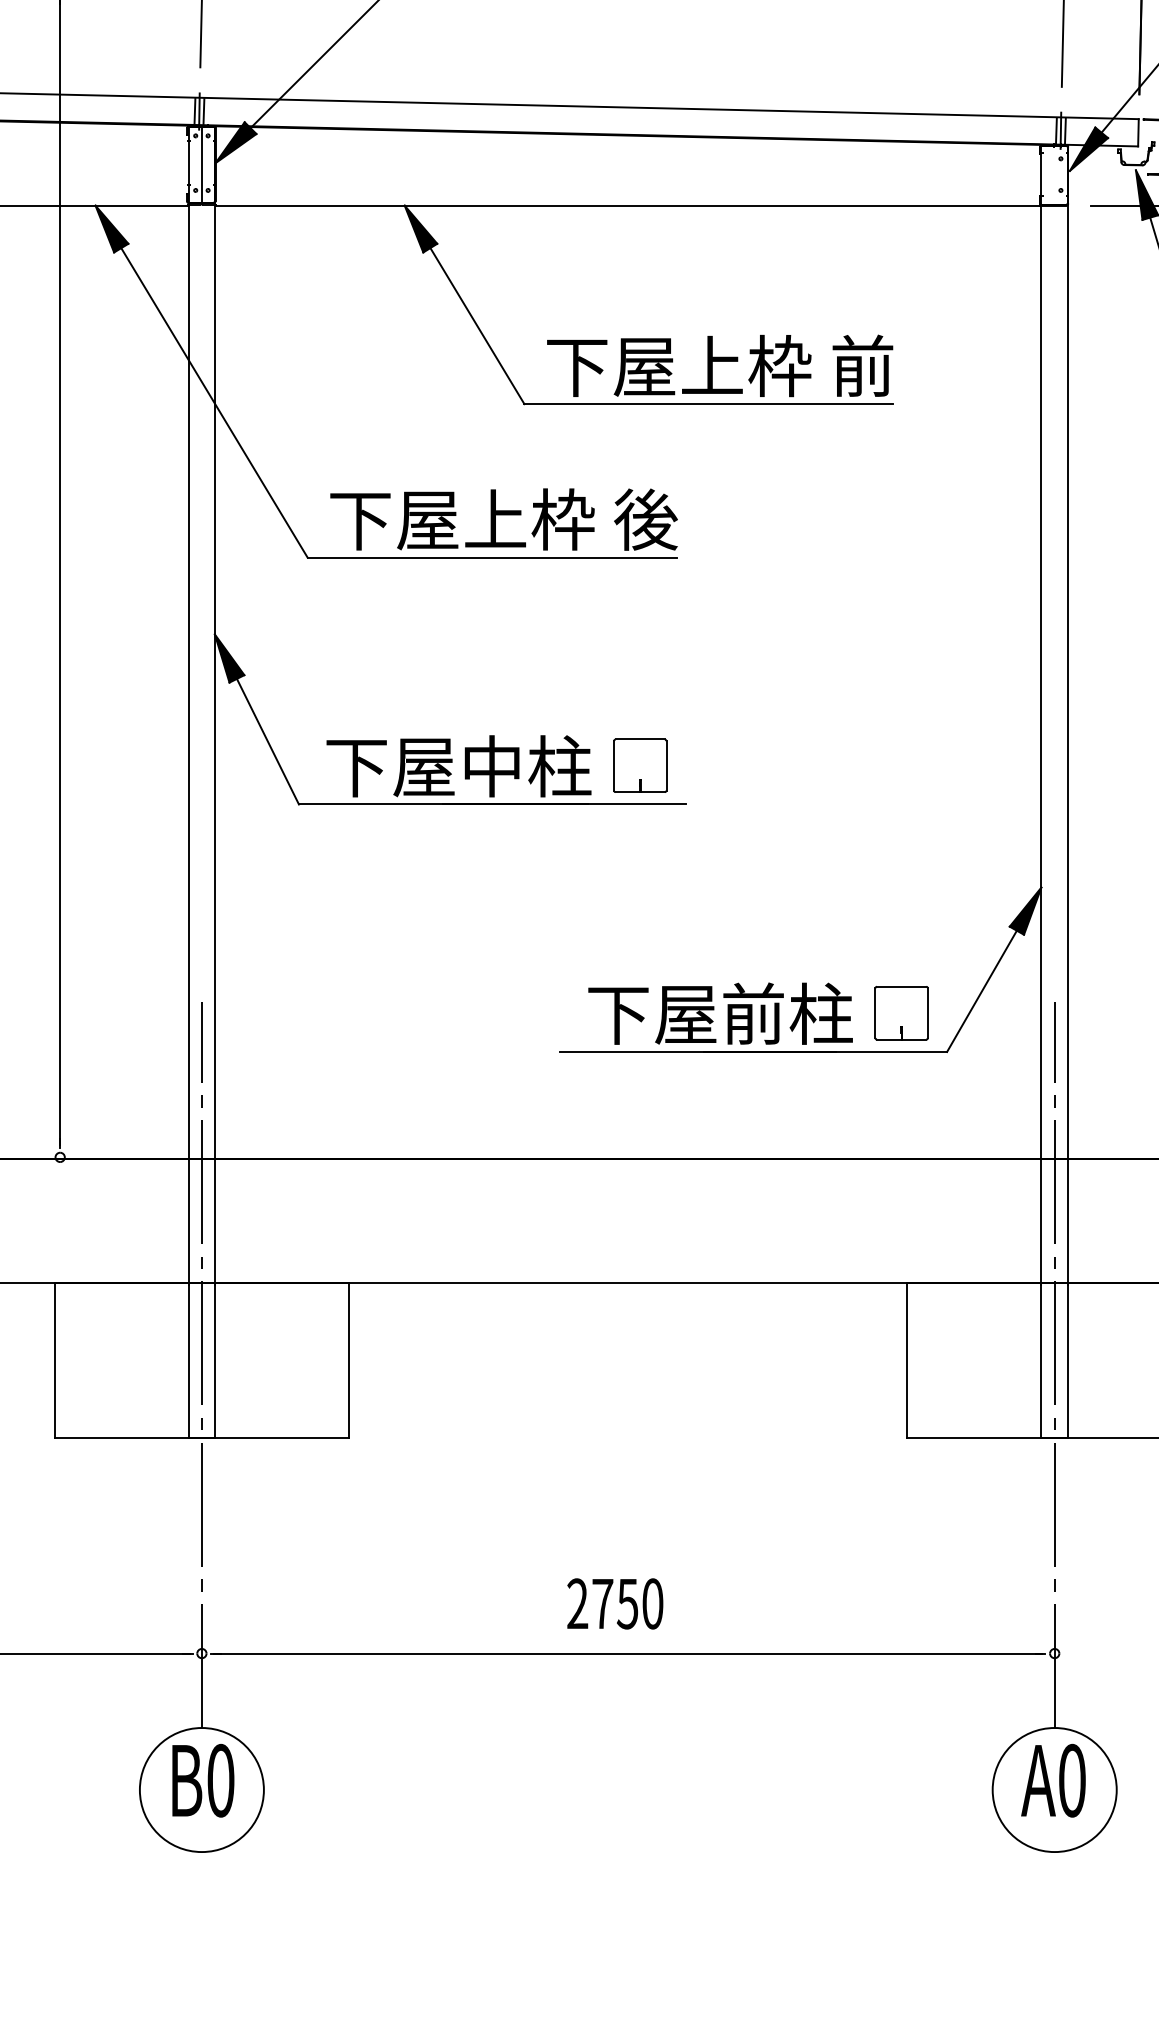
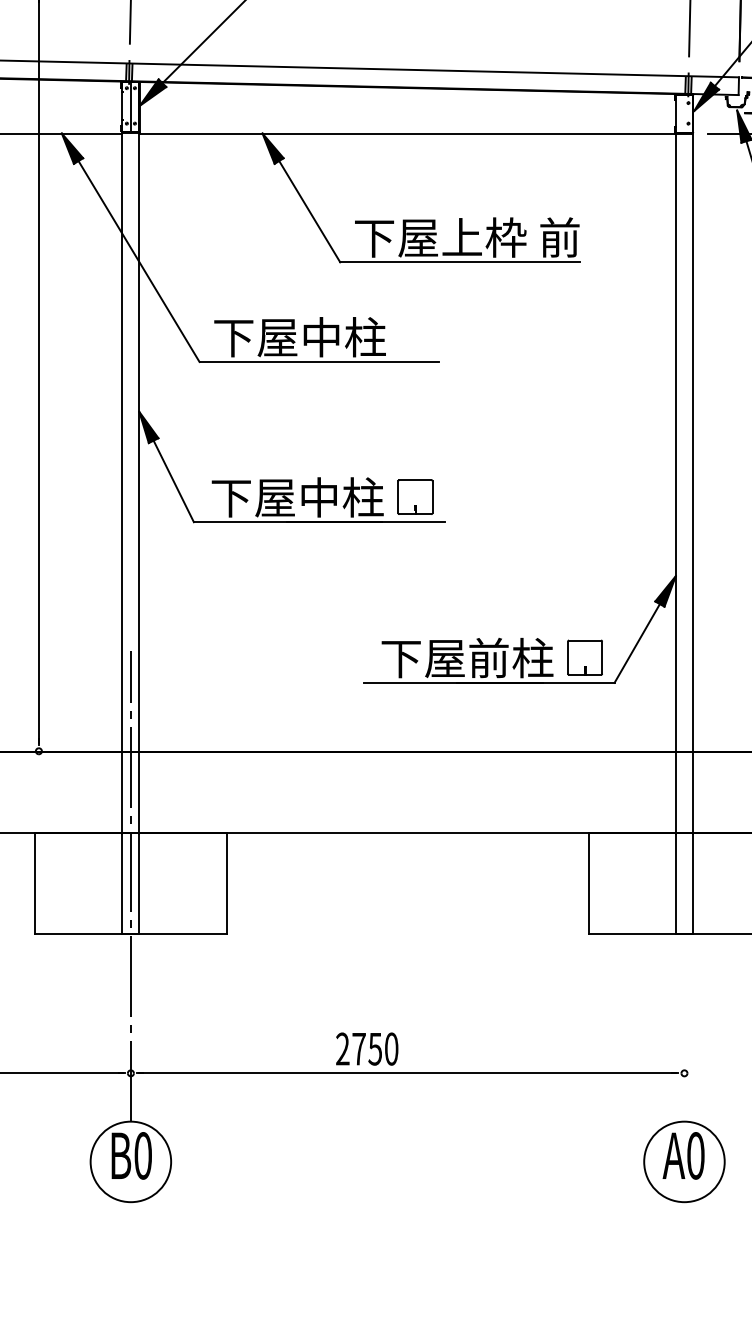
text: (571, 519) -> (370, 337), 上枠 後 -> 中柱
line: (1054, 1364) -> (684, 885), removed
text: (615, 1602) -> (367, 1048), moved

